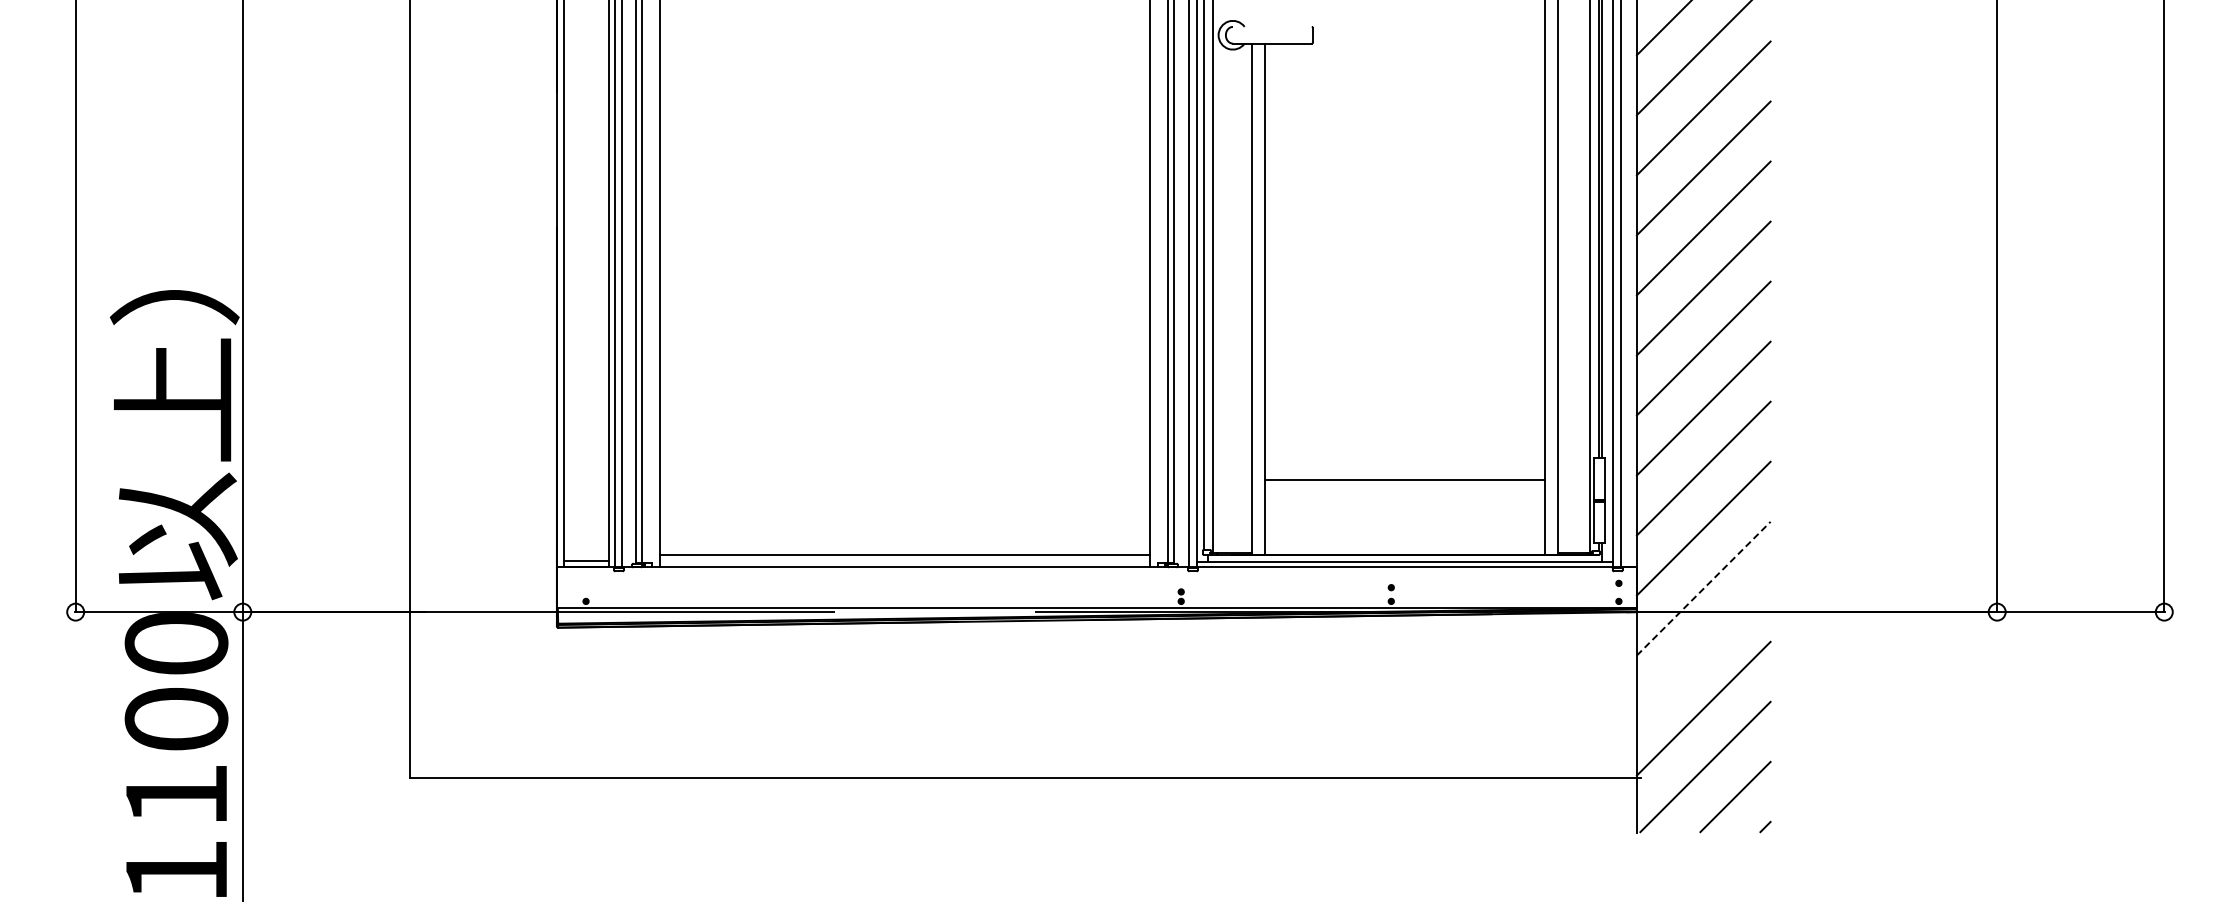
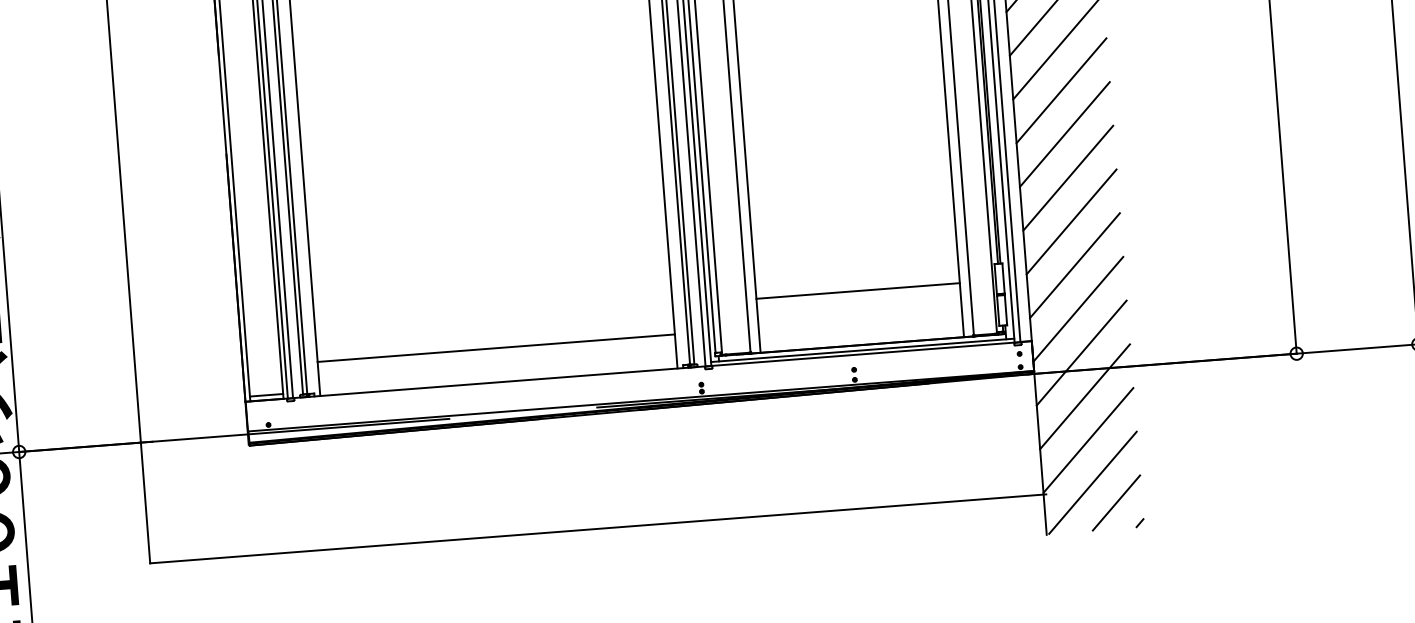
line: (904, 554) -> (495, 348), moved
line: (1703, 588) -> (1081, 352), dashed -> solid
line: (1703, 648) -> (1084, 396), added

